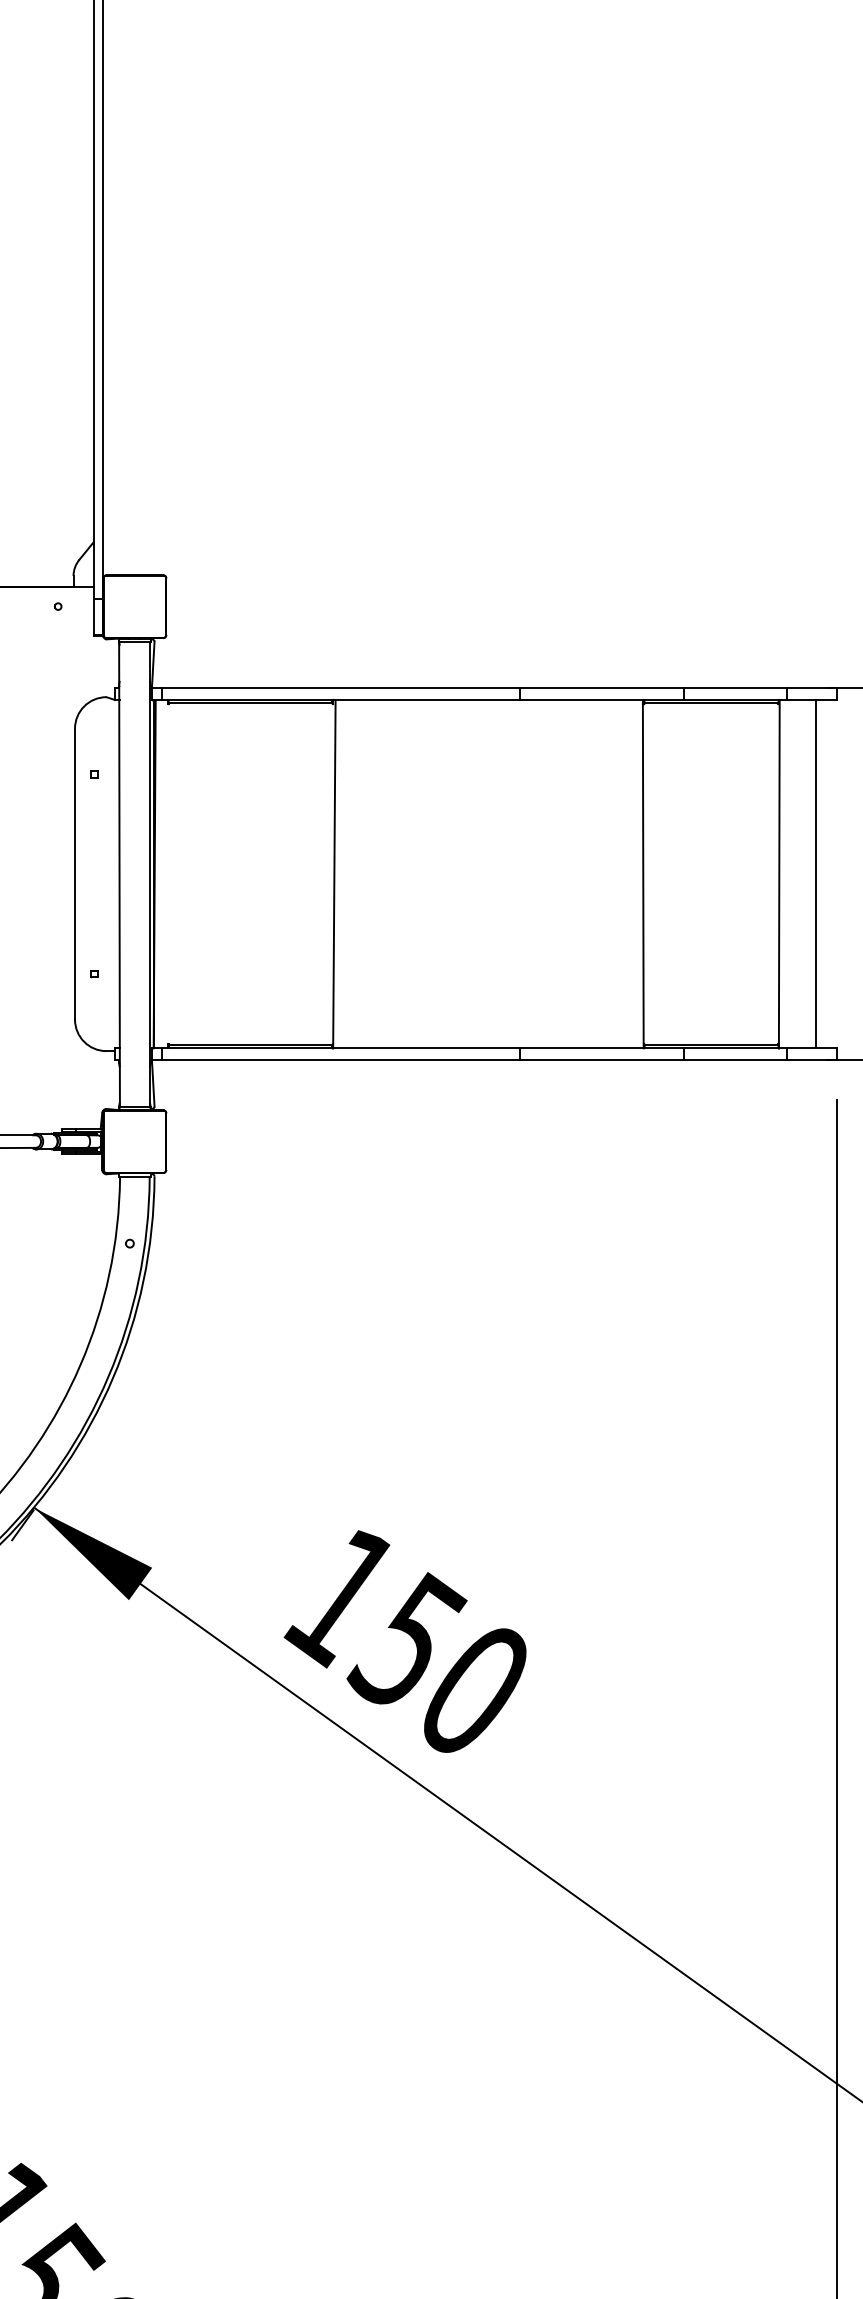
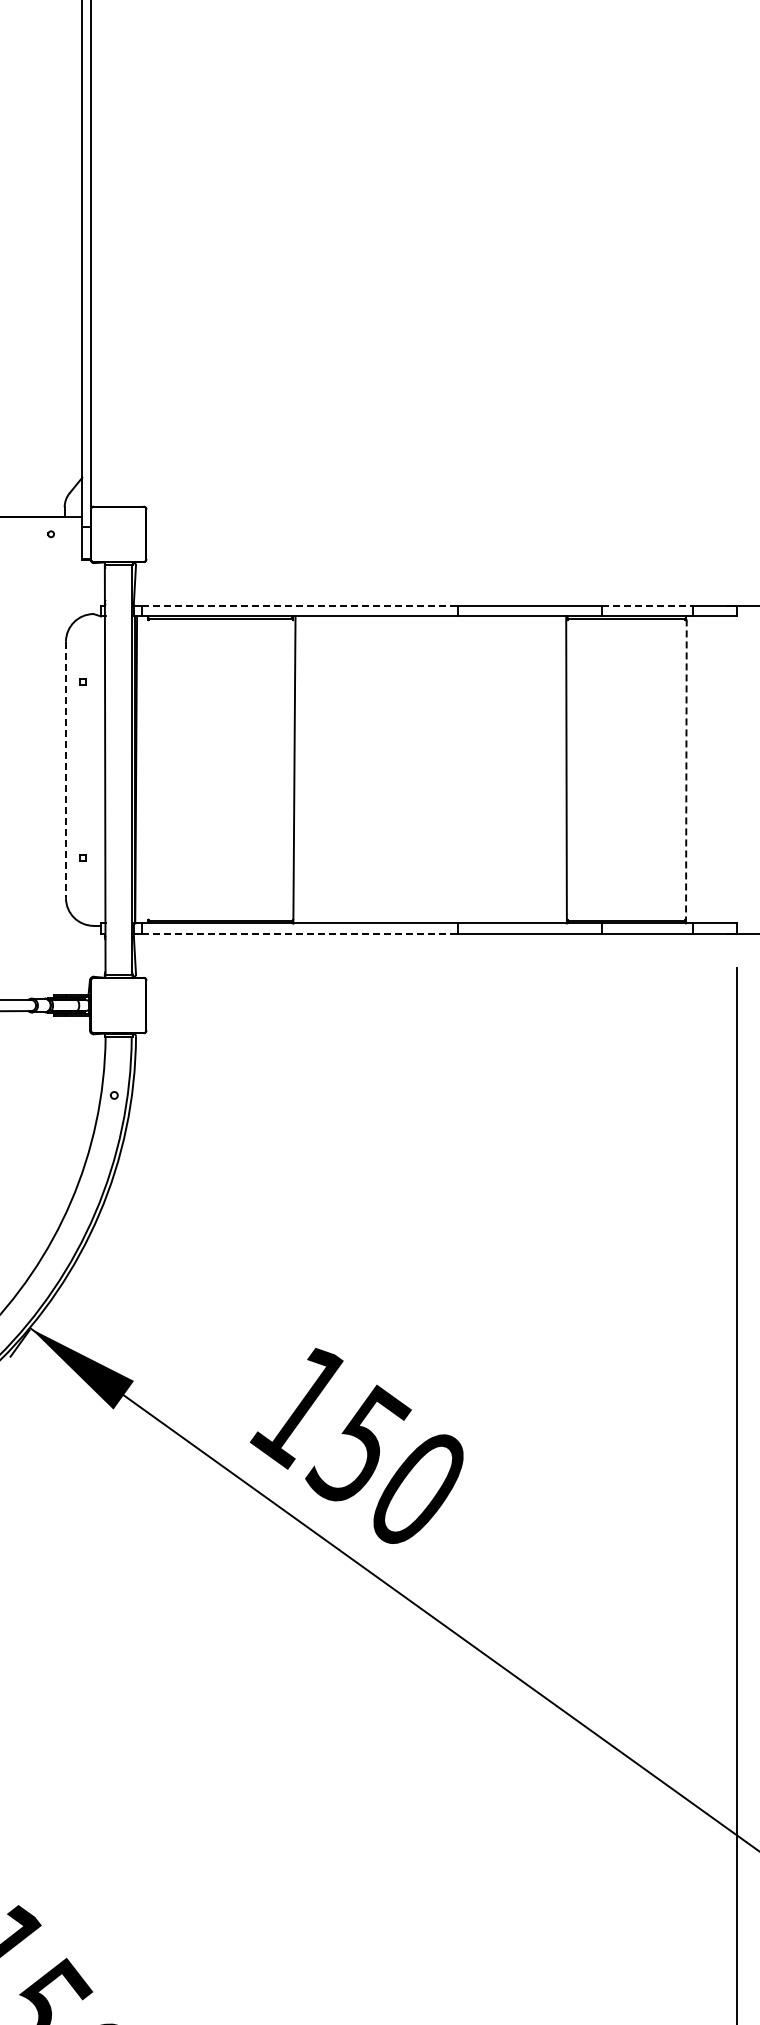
line: (341, 688) -> (300, 606), solid -> dashed
line: (735, 688) -> (647, 606), solid -> dashed
line: (779, 873) -> (686, 769), solid -> dashed
line: (815, 873) -> (718, 769), removed
line: (74, 874) -> (65, 770), solid -> dashed
line: (341, 1059) -> (300, 933), solid -> dashed

